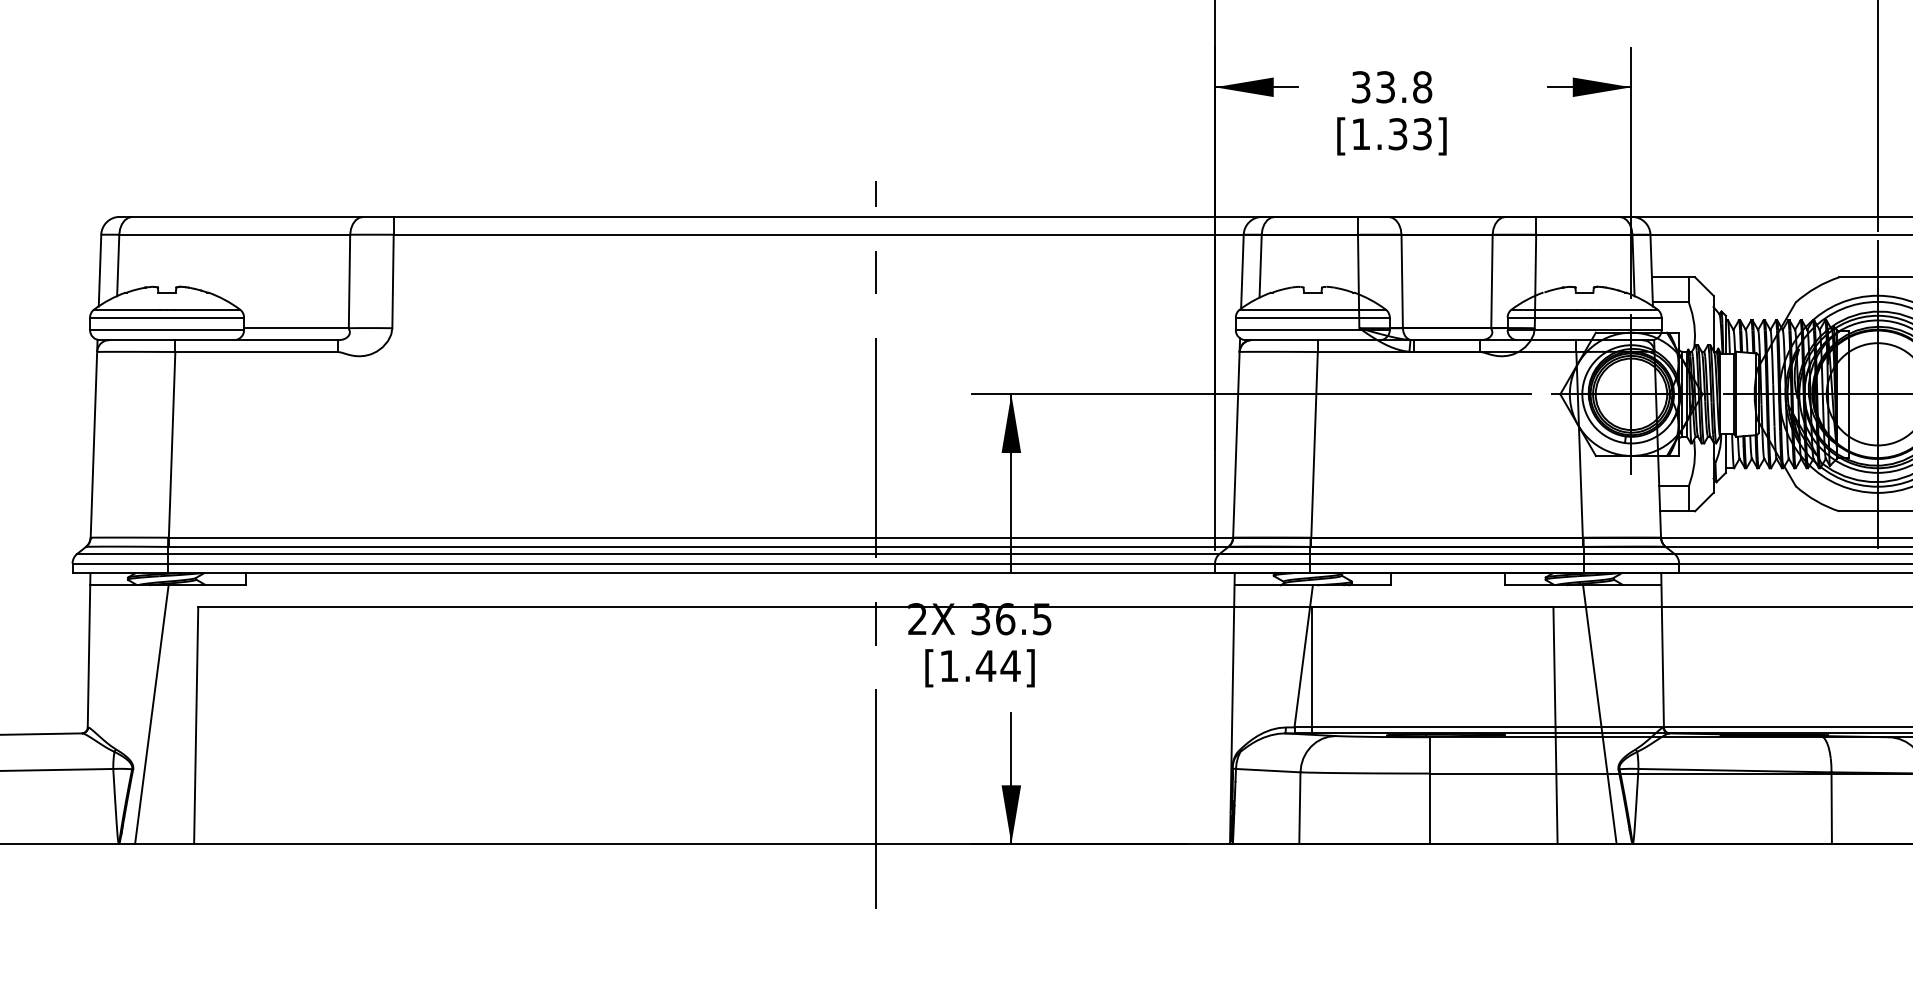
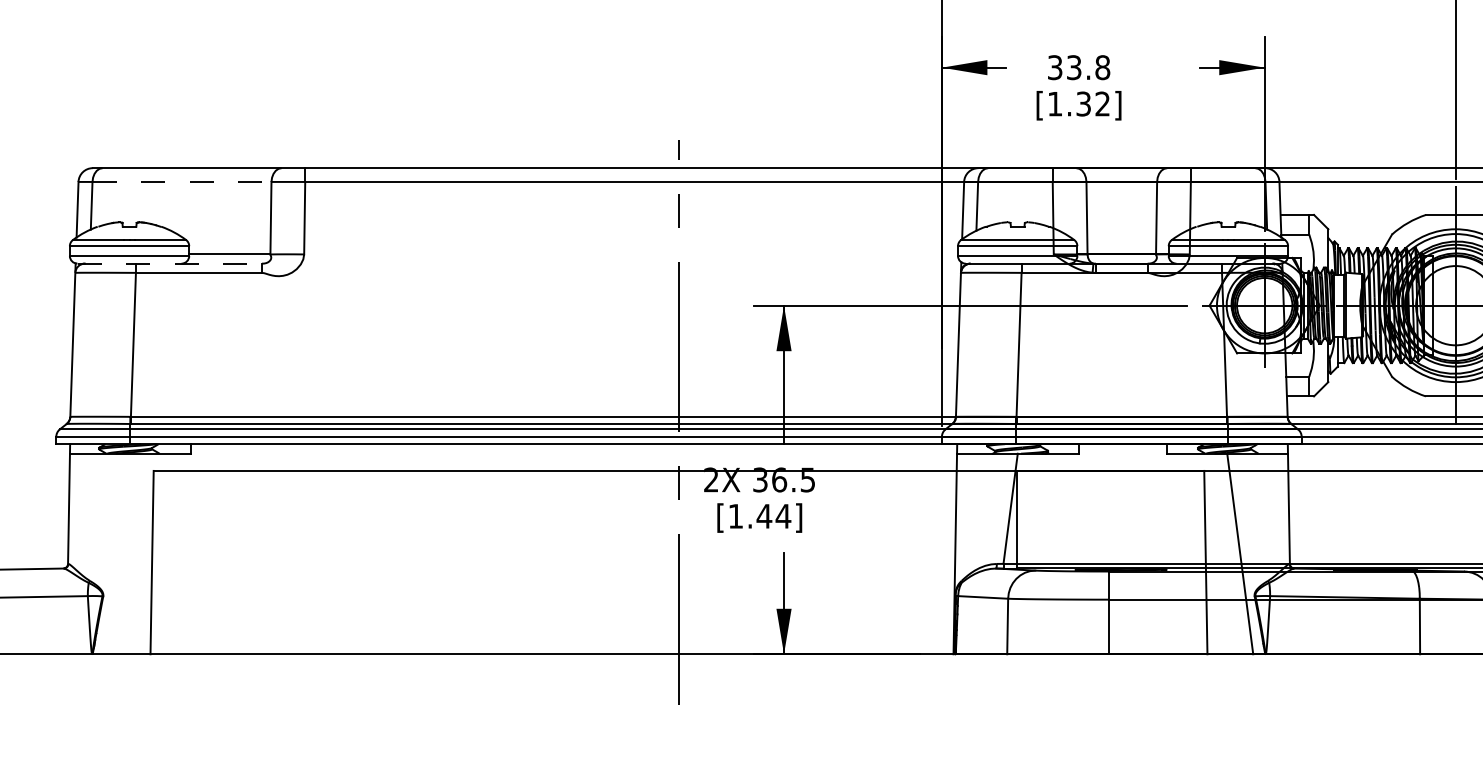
text: (1422, 133) -> (1102, 103), [1.33] -> [1.32]
line: (235, 234) -> (182, 181), solid -> dashed
line: (219, 339) -> (170, 263), solid -> dashed
line: (151, 713) -> (117, 553), removed

